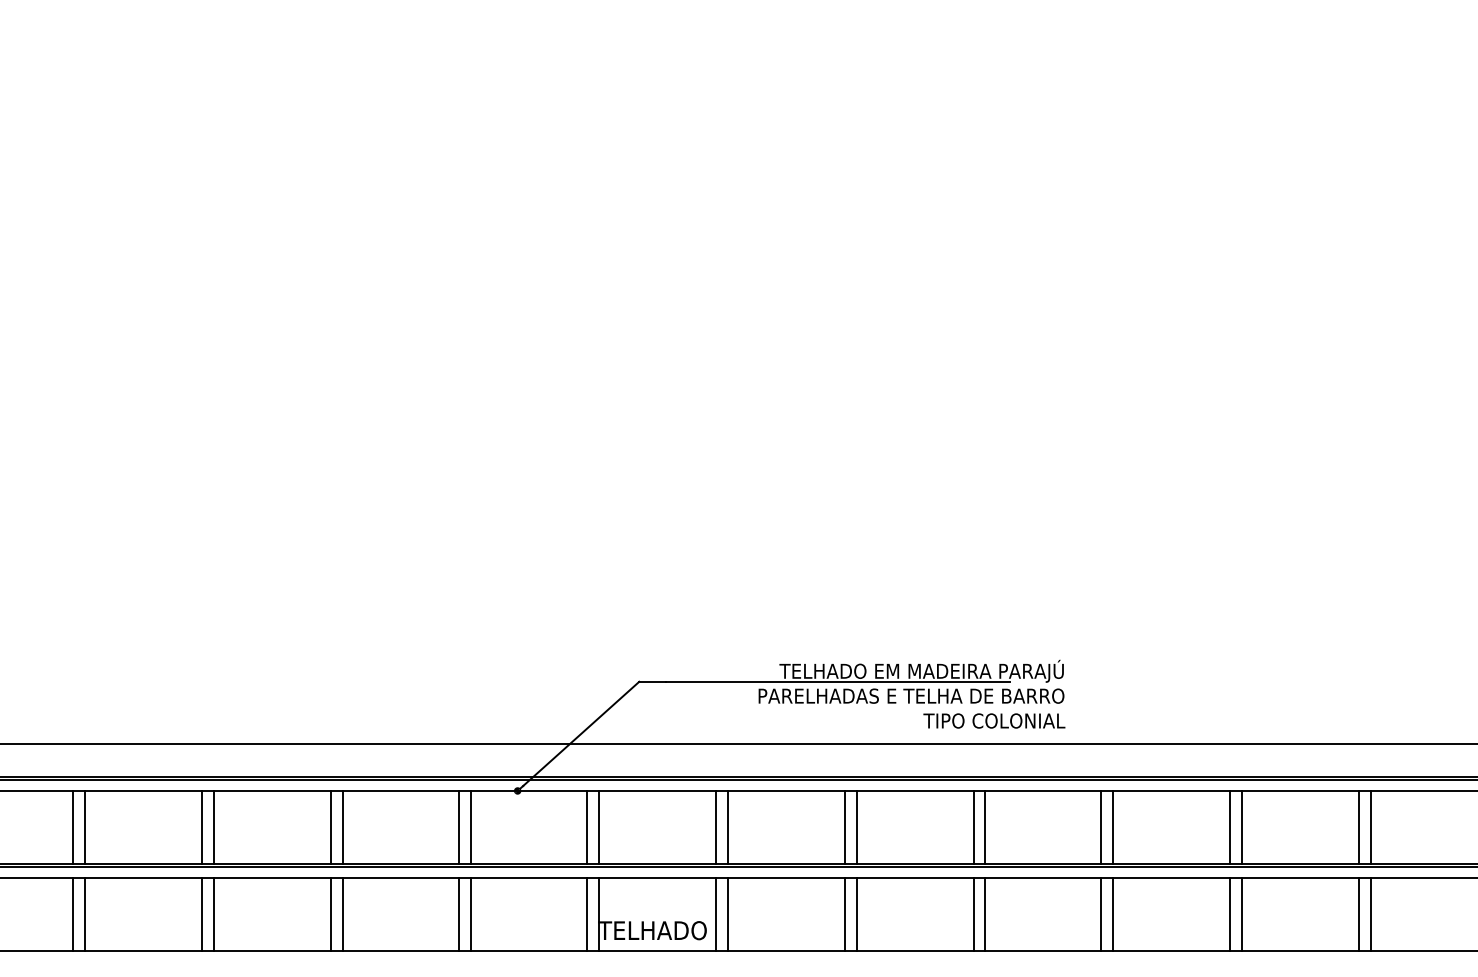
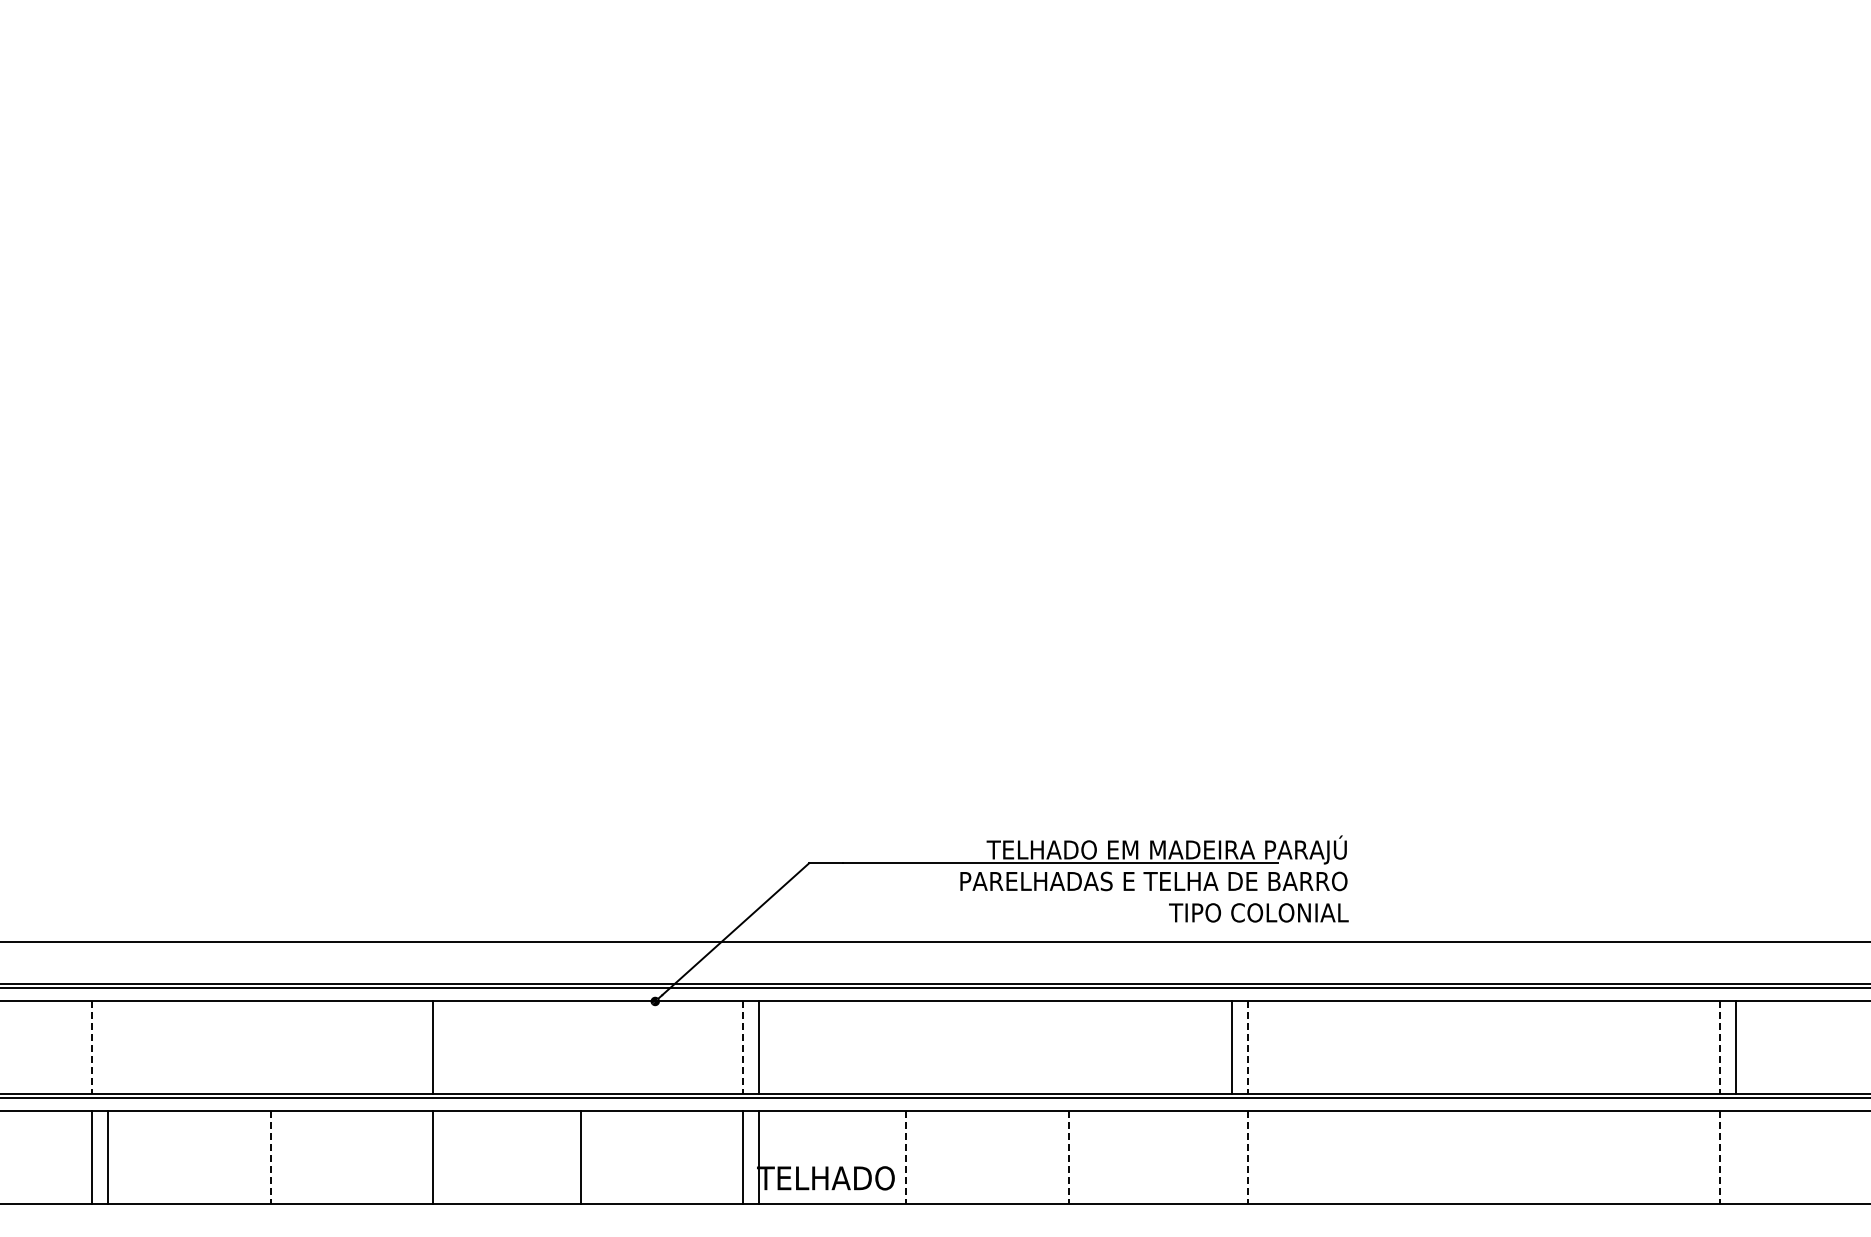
line: (85, 827) -> (107, 1047), removed
line: (201, 827) -> (255, 1047), removed
line: (213, 827) -> (270, 1047), removed
line: (330, 827) -> (418, 1047), removed
line: (459, 827) -> (581, 1047), removed
line: (471, 827) -> (596, 1047), removed
line: (716, 827) -> (906, 1047), removed
line: (727, 827) -> (921, 1047), removed
line: (844, 827) -> (1069, 1047), removed
line: (856, 827) -> (1084, 1047), removed
line: (1101, 827) -> (1394, 1047), removed
line: (1113, 827) -> (1409, 1047), removed
line: (1230, 827) -> (1557, 1047), removed
line: (1242, 827) -> (1572, 1047), removed
line: (73, 828) -> (92, 1048), solid -> dashed
line: (587, 828) -> (743, 1048), solid -> dashed
line: (985, 828) -> (1247, 1048), solid -> dashed
line: (1358, 828) -> (1720, 1048), solid -> dashed
line: (201, 914) -> (255, 1157), removed
line: (213, 914) -> (270, 1158), solid -> dashed
line: (330, 914) -> (418, 1157), removed
line: (471, 914) -> (596, 1157), removed
line: (716, 914) -> (906, 1158), solid -> dashed
line: (727, 914) -> (921, 1157), removed
line: (844, 914) -> (1069, 1158), solid -> dashed
line: (856, 914) -> (1084, 1157), removed
line: (973, 914) -> (1232, 1157), removed
line: (985, 914) -> (1247, 1158), solid -> dashed
line: (1101, 914) -> (1394, 1157), removed
line: (1113, 914) -> (1409, 1157), removed
line: (1230, 914) -> (1557, 1157), removed
line: (1242, 914) -> (1572, 1157), removed
line: (1358, 914) -> (1720, 1158), solid -> dashed
line: (1370, 914) -> (1735, 1157), removed

